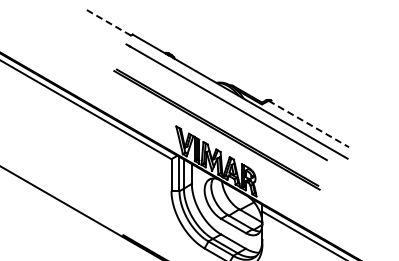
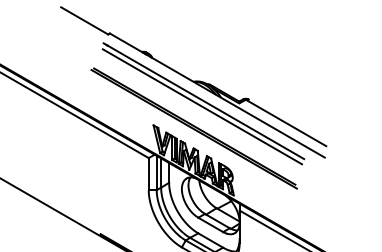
line: (107, 21) -> (84, 20), dashed -> solid
line: (224, 107) -> (201, 106), added
line: (309, 124) -> (286, 123), dashed -> solid

